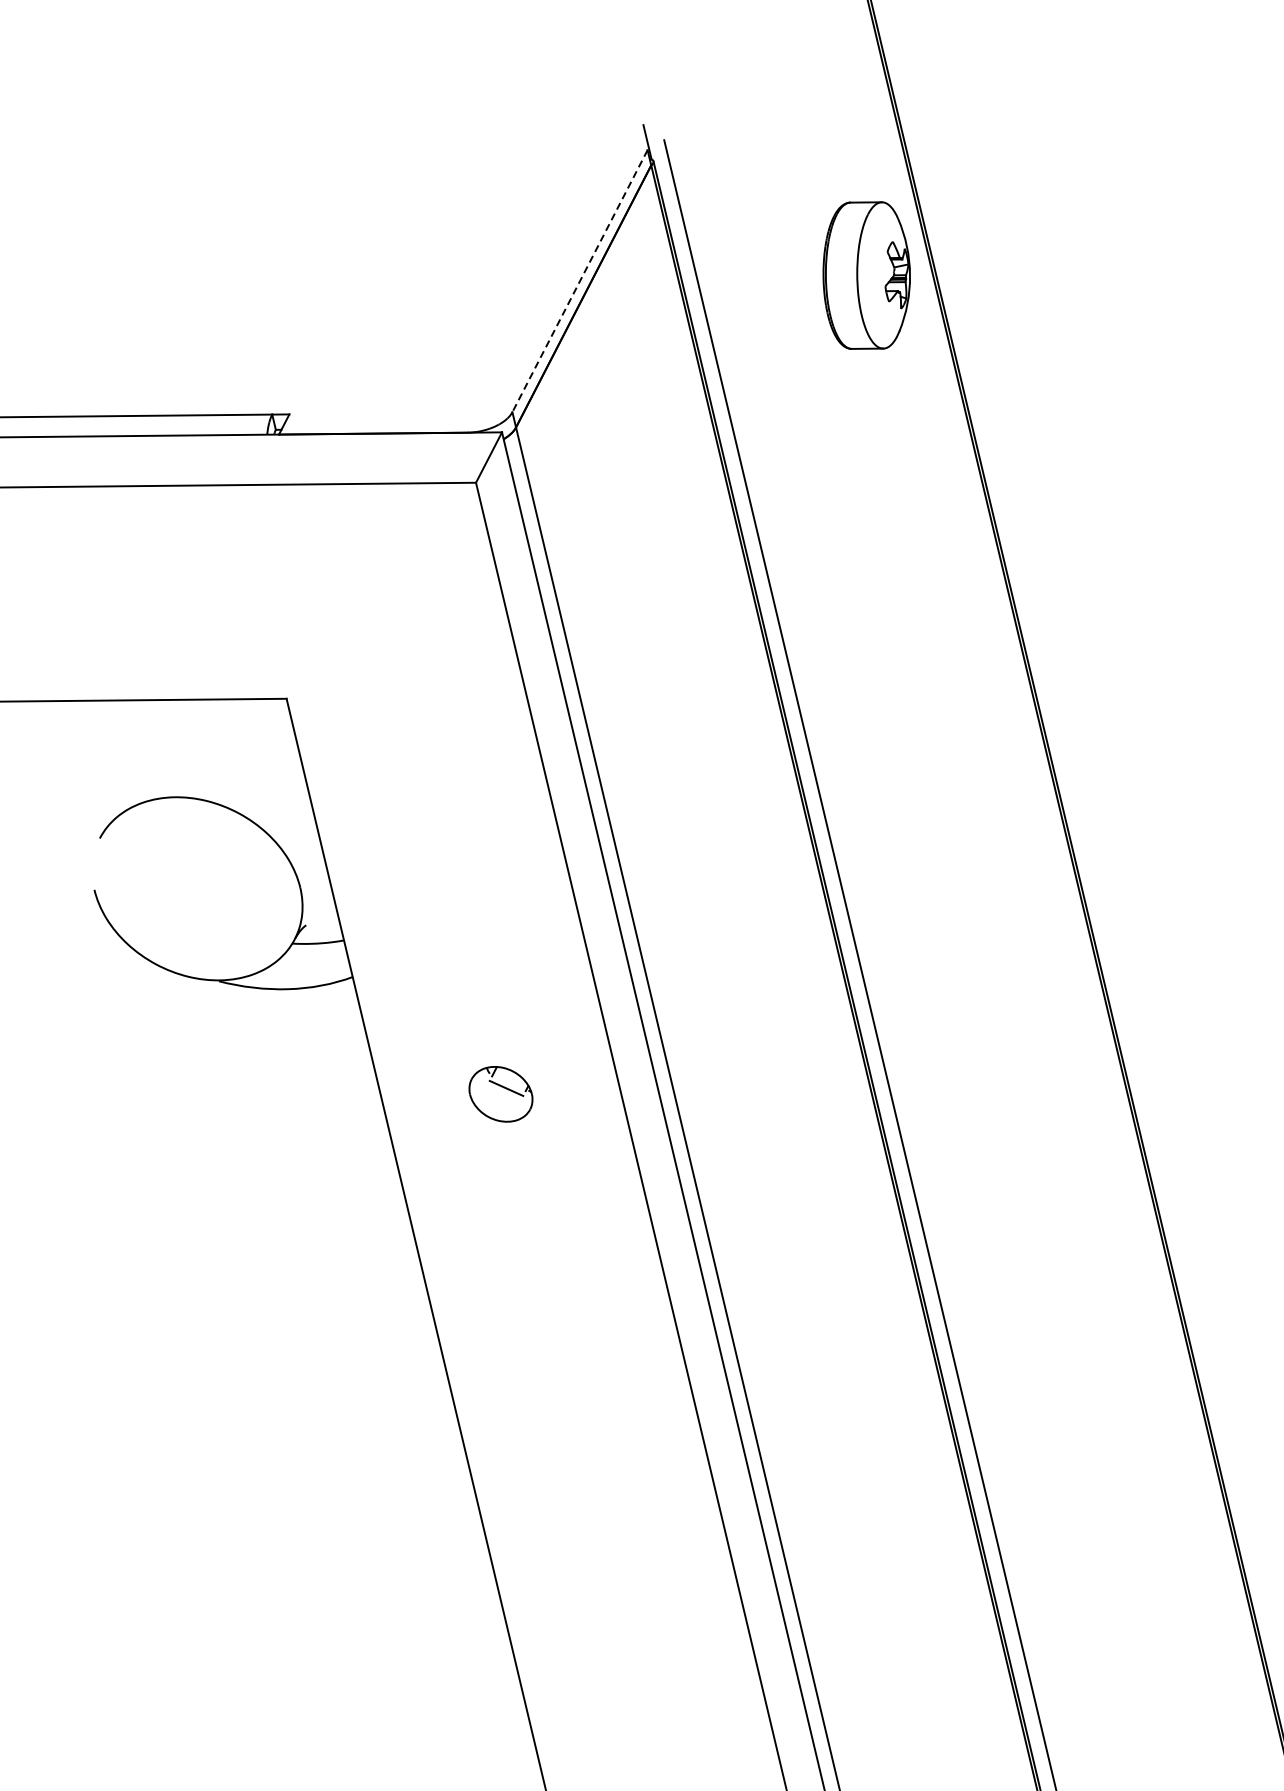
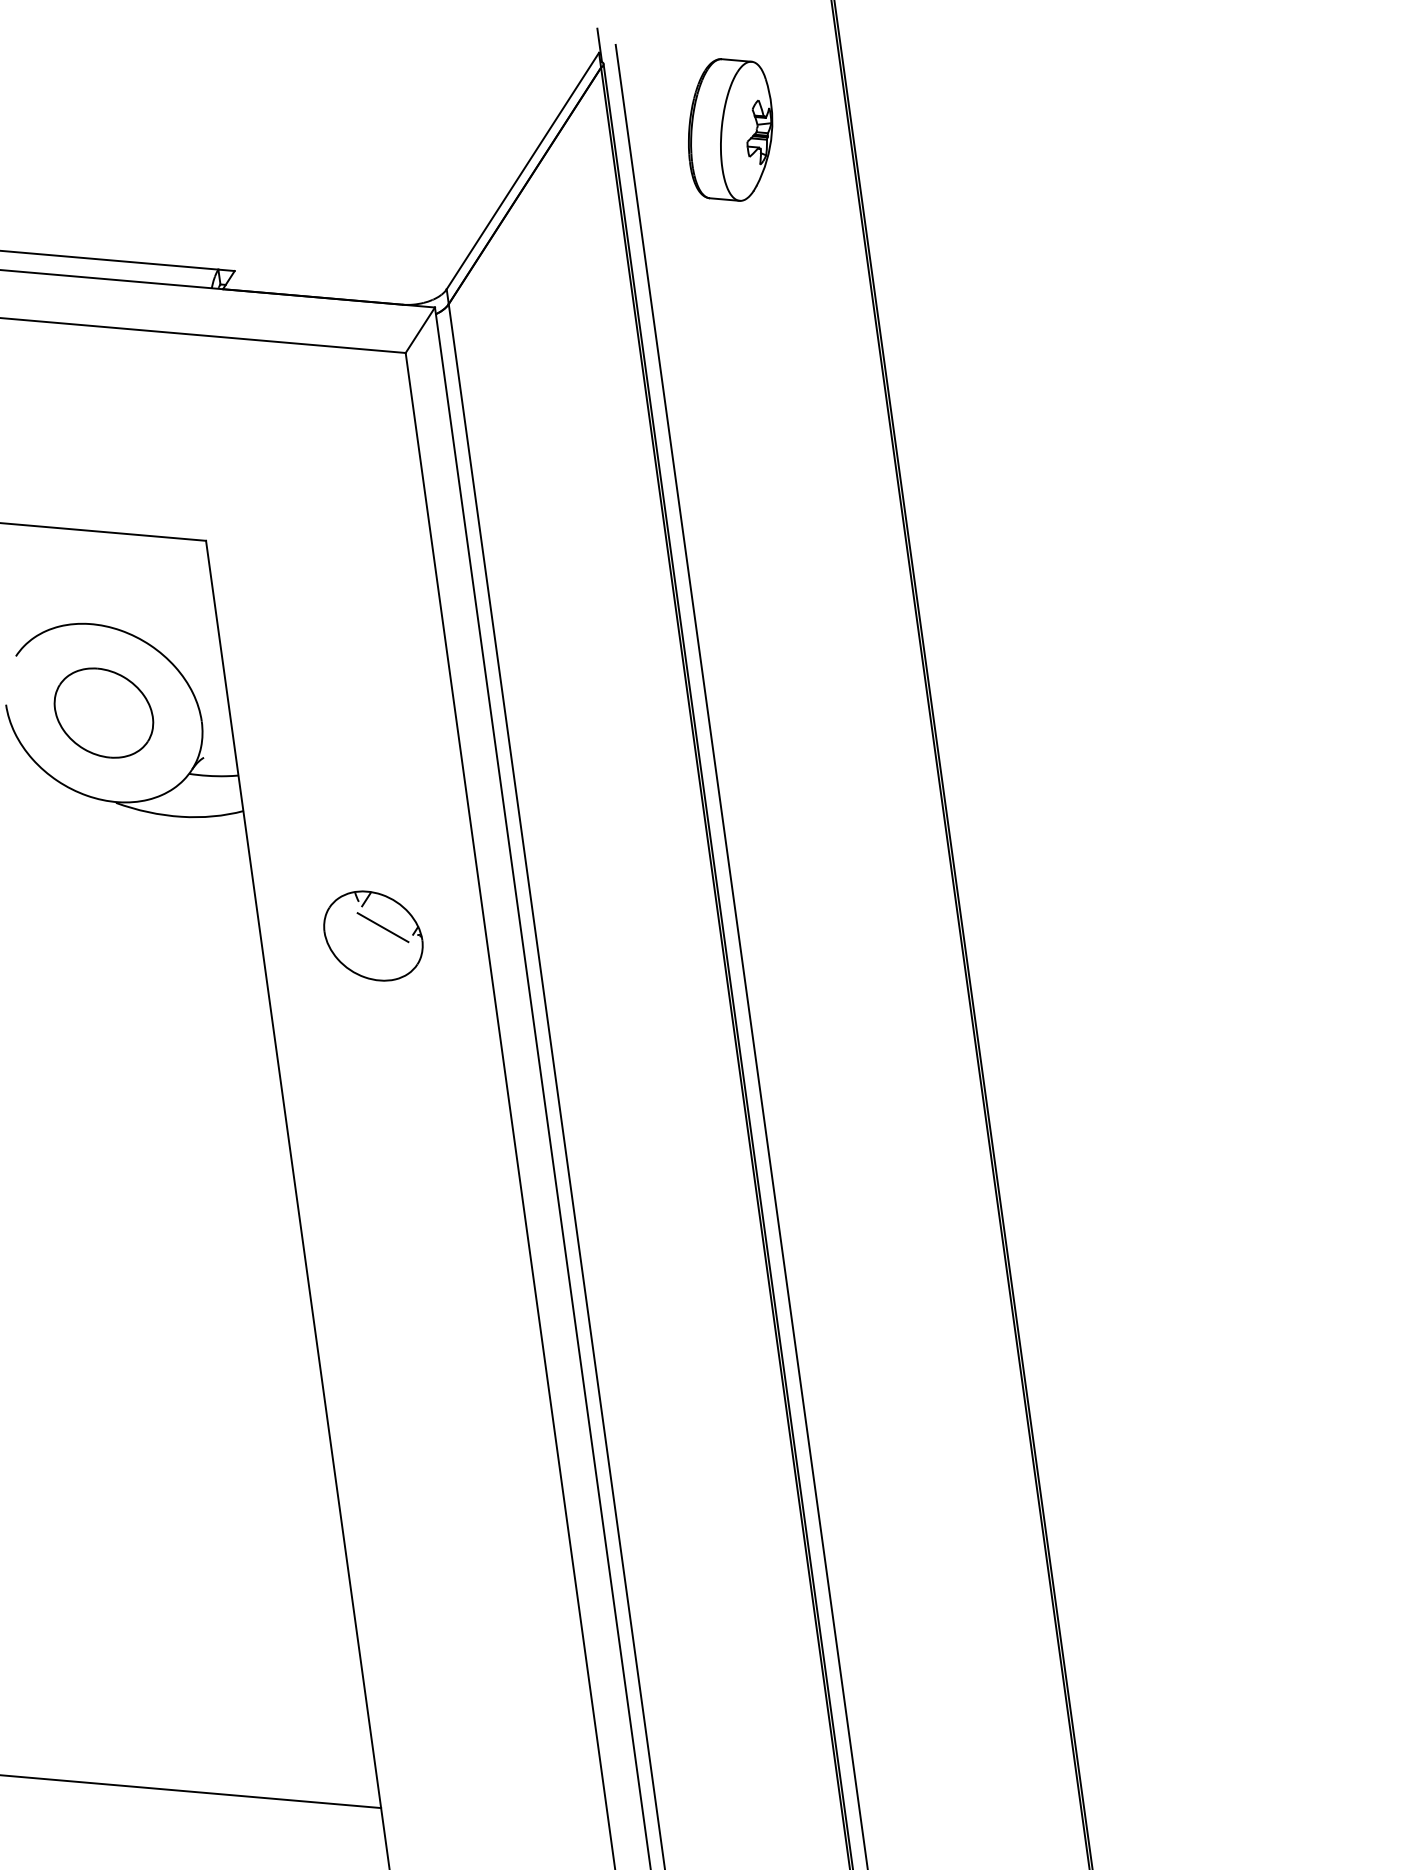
part: (866, 275) -> (730, 129), moved
line: (579, 281) -> (522, 171), dashed -> solid
part: (196, 888) -> (103, 712), added
part: (500, 1093) -> (373, 935), size x1.67

